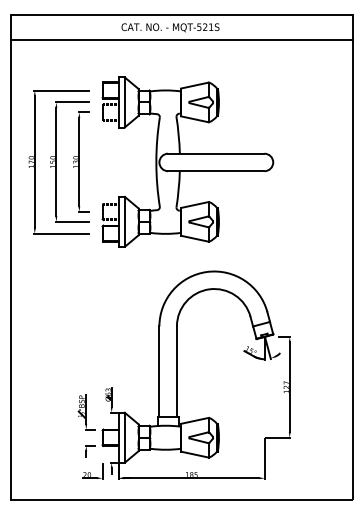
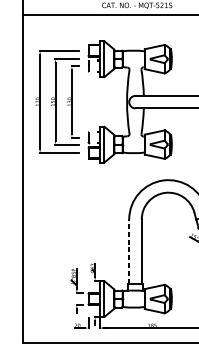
line: (159, 371) -> (129, 251), solid -> dashed

